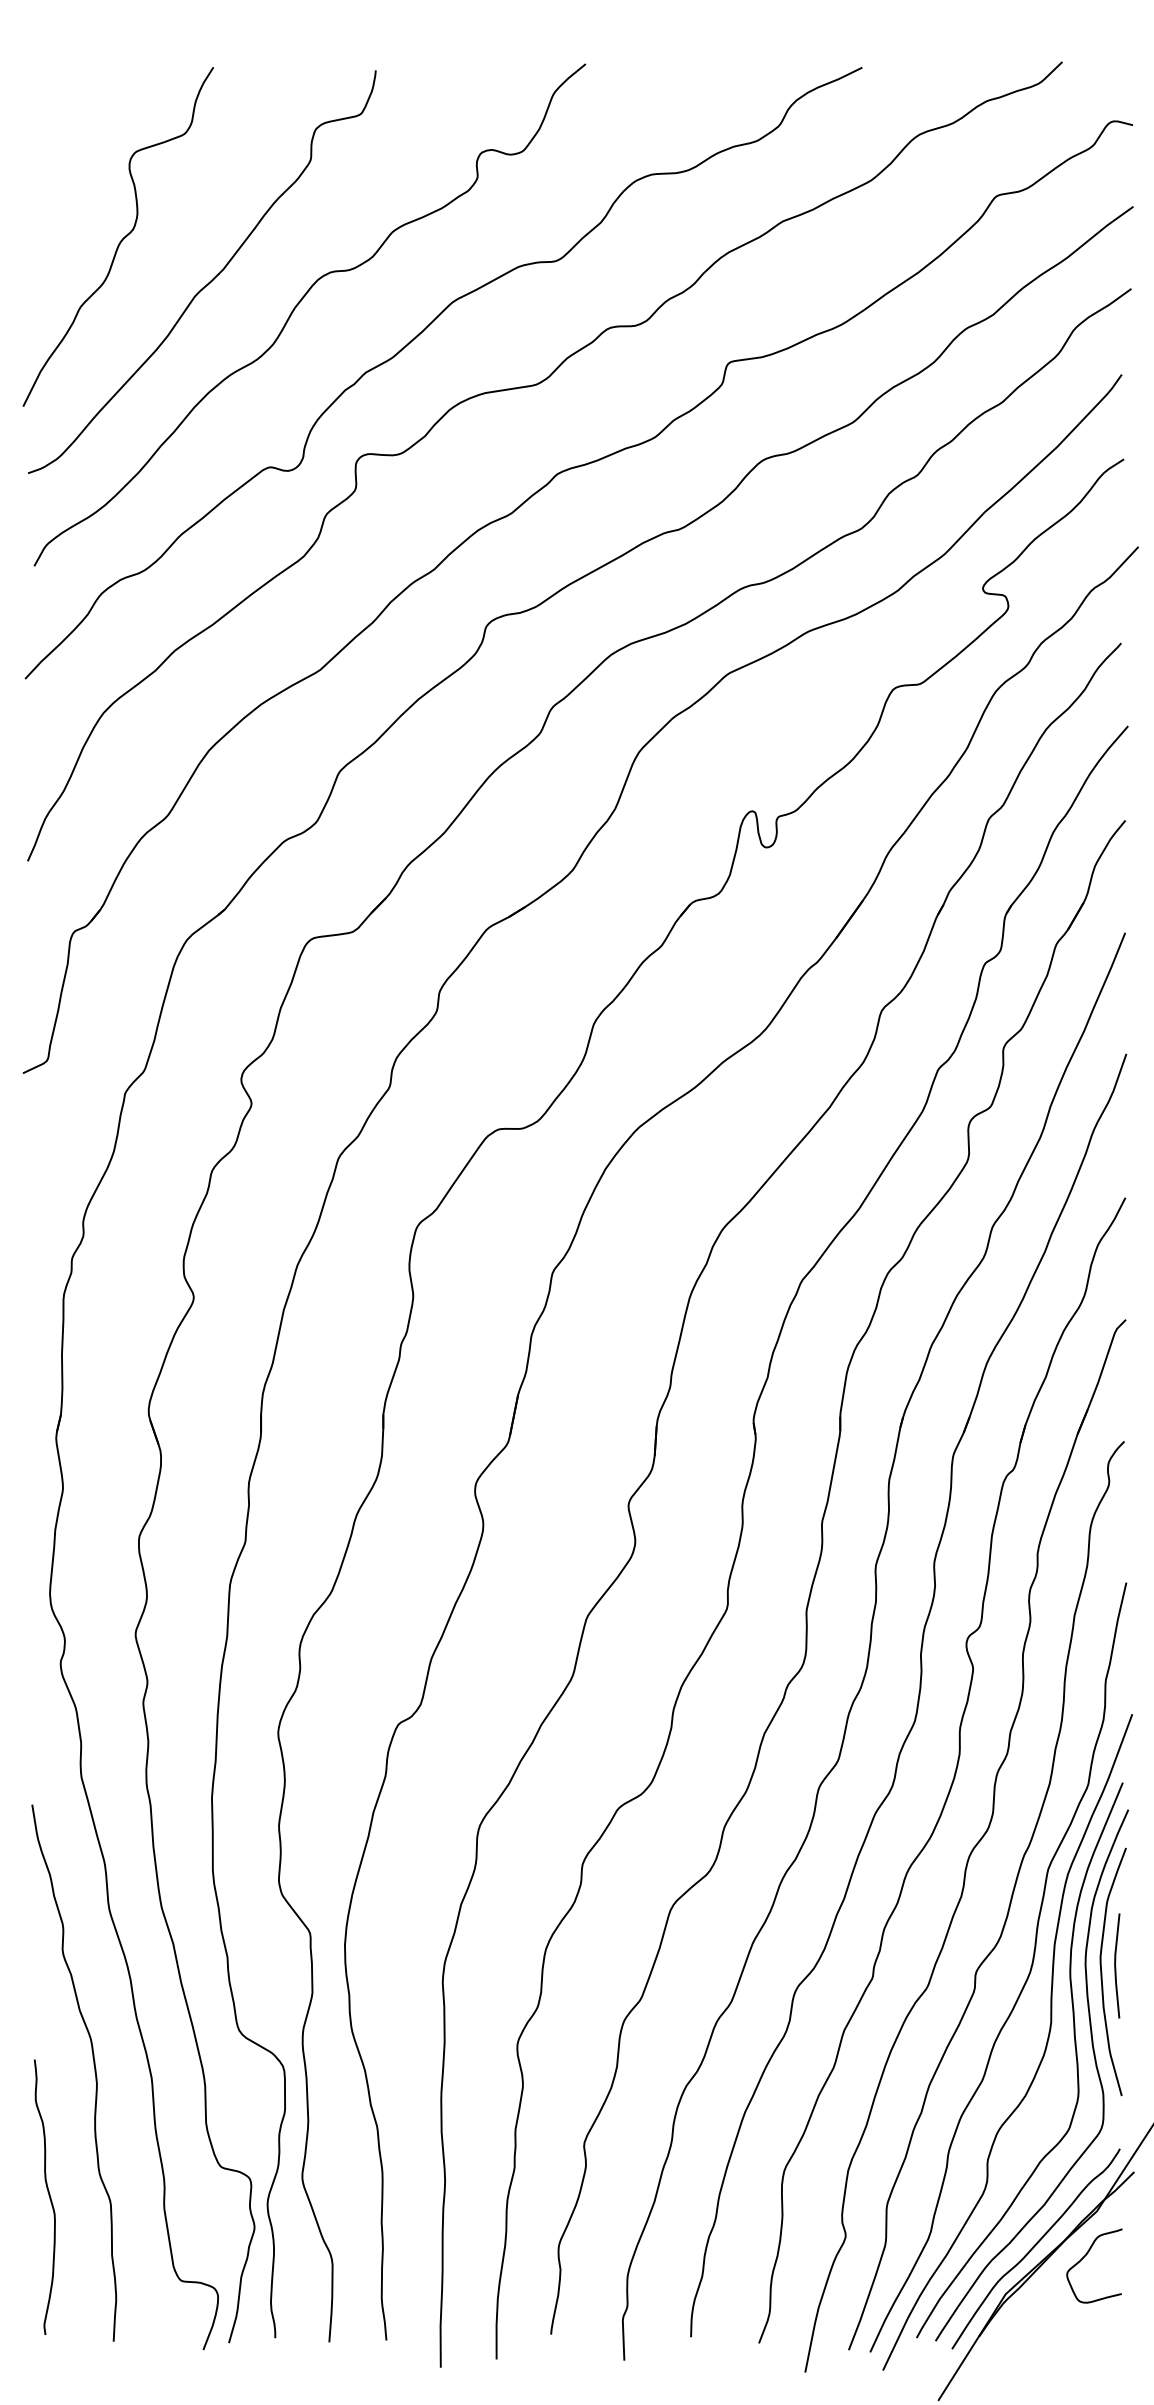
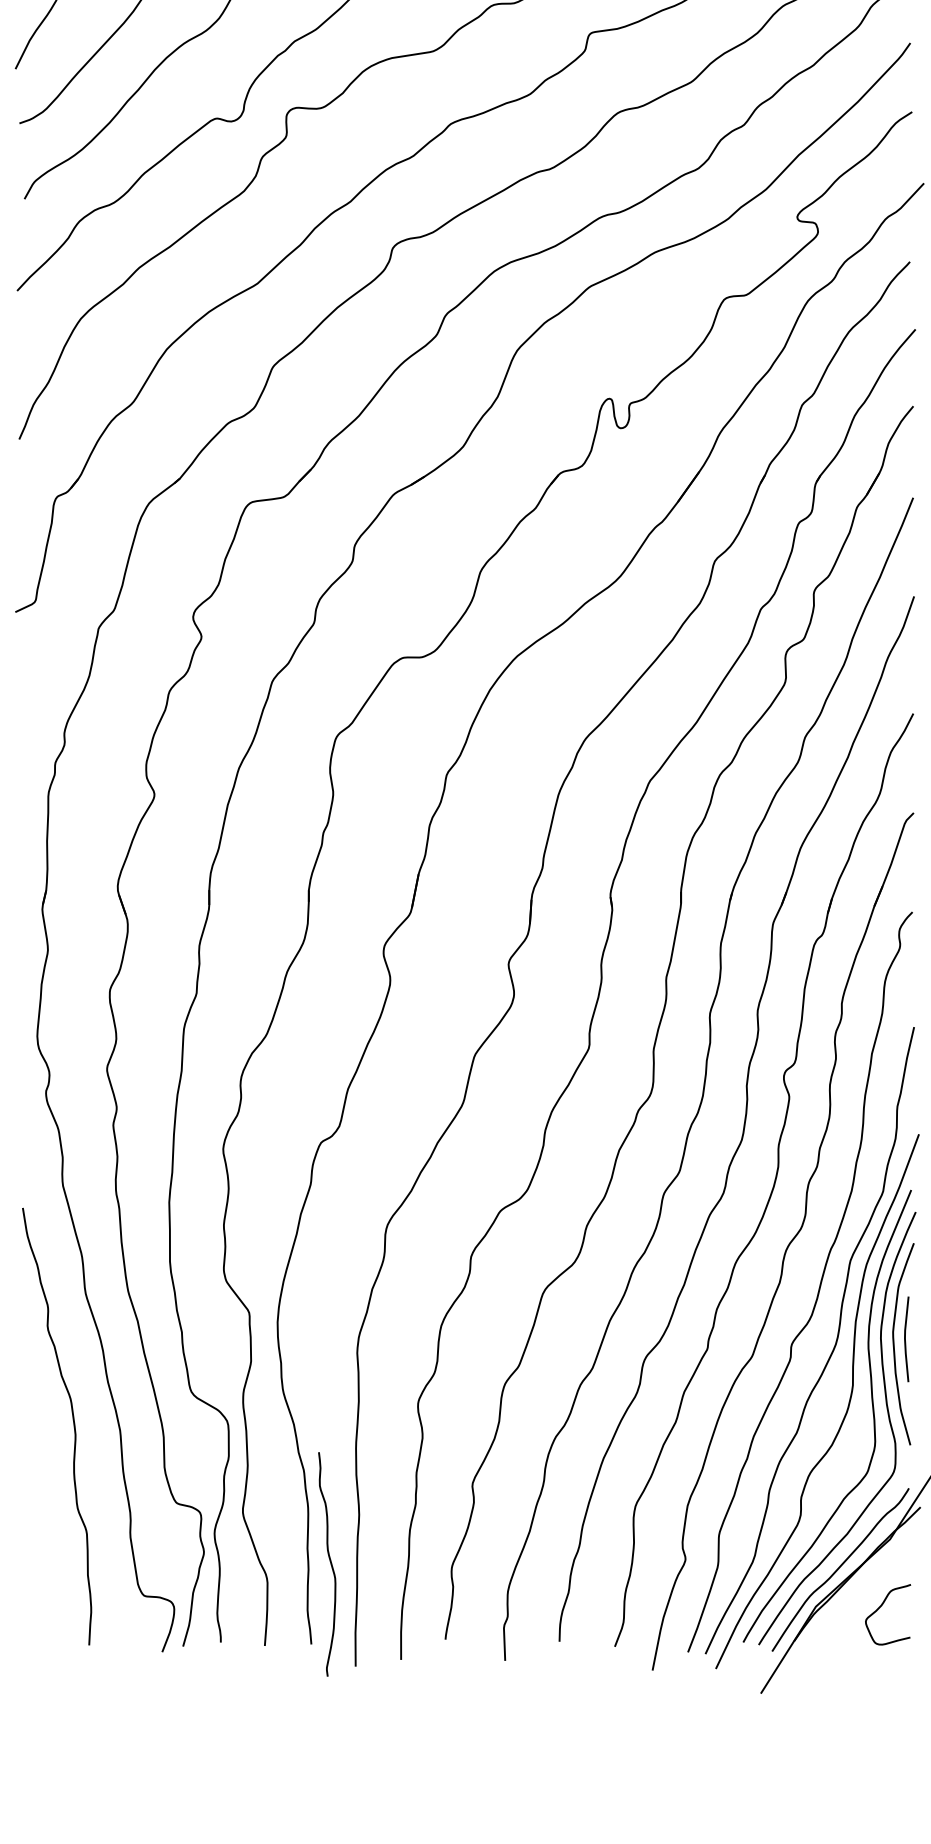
curve: (48, 2195) -> (330, 1563), moved
curve: (1085, 2256) -> (880, 1606), moved

